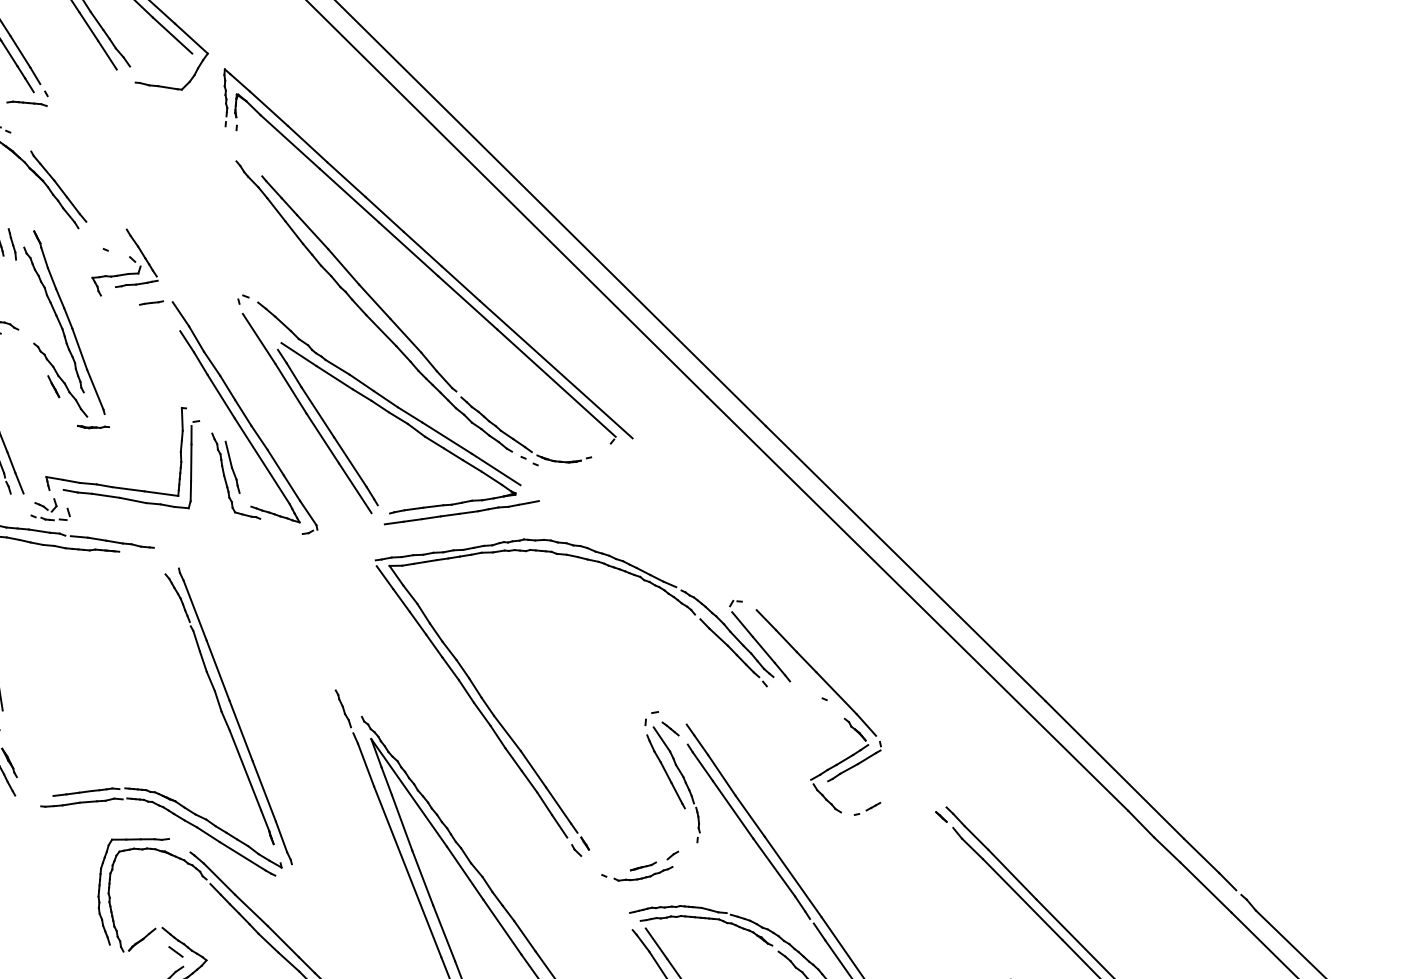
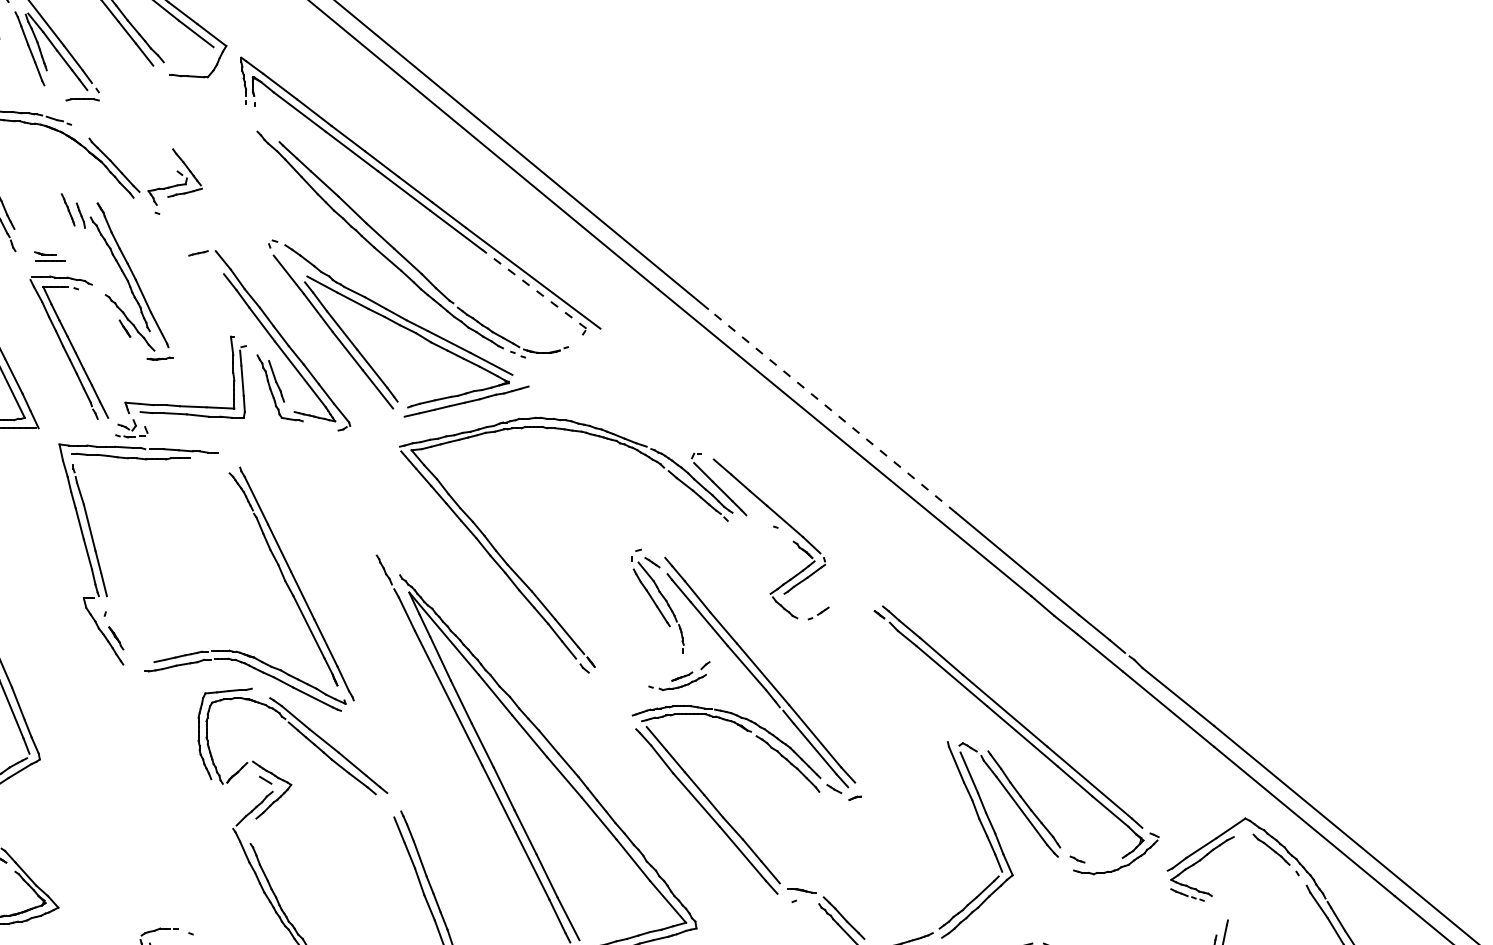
part: (125, 262) -> (174, 176), moved
line: (555, 382) -> (533, 288), solid -> dashed
line: (905, 563) -> (831, 410), solid -> dashed
part: (640, 865) -> (679, 676), moved

